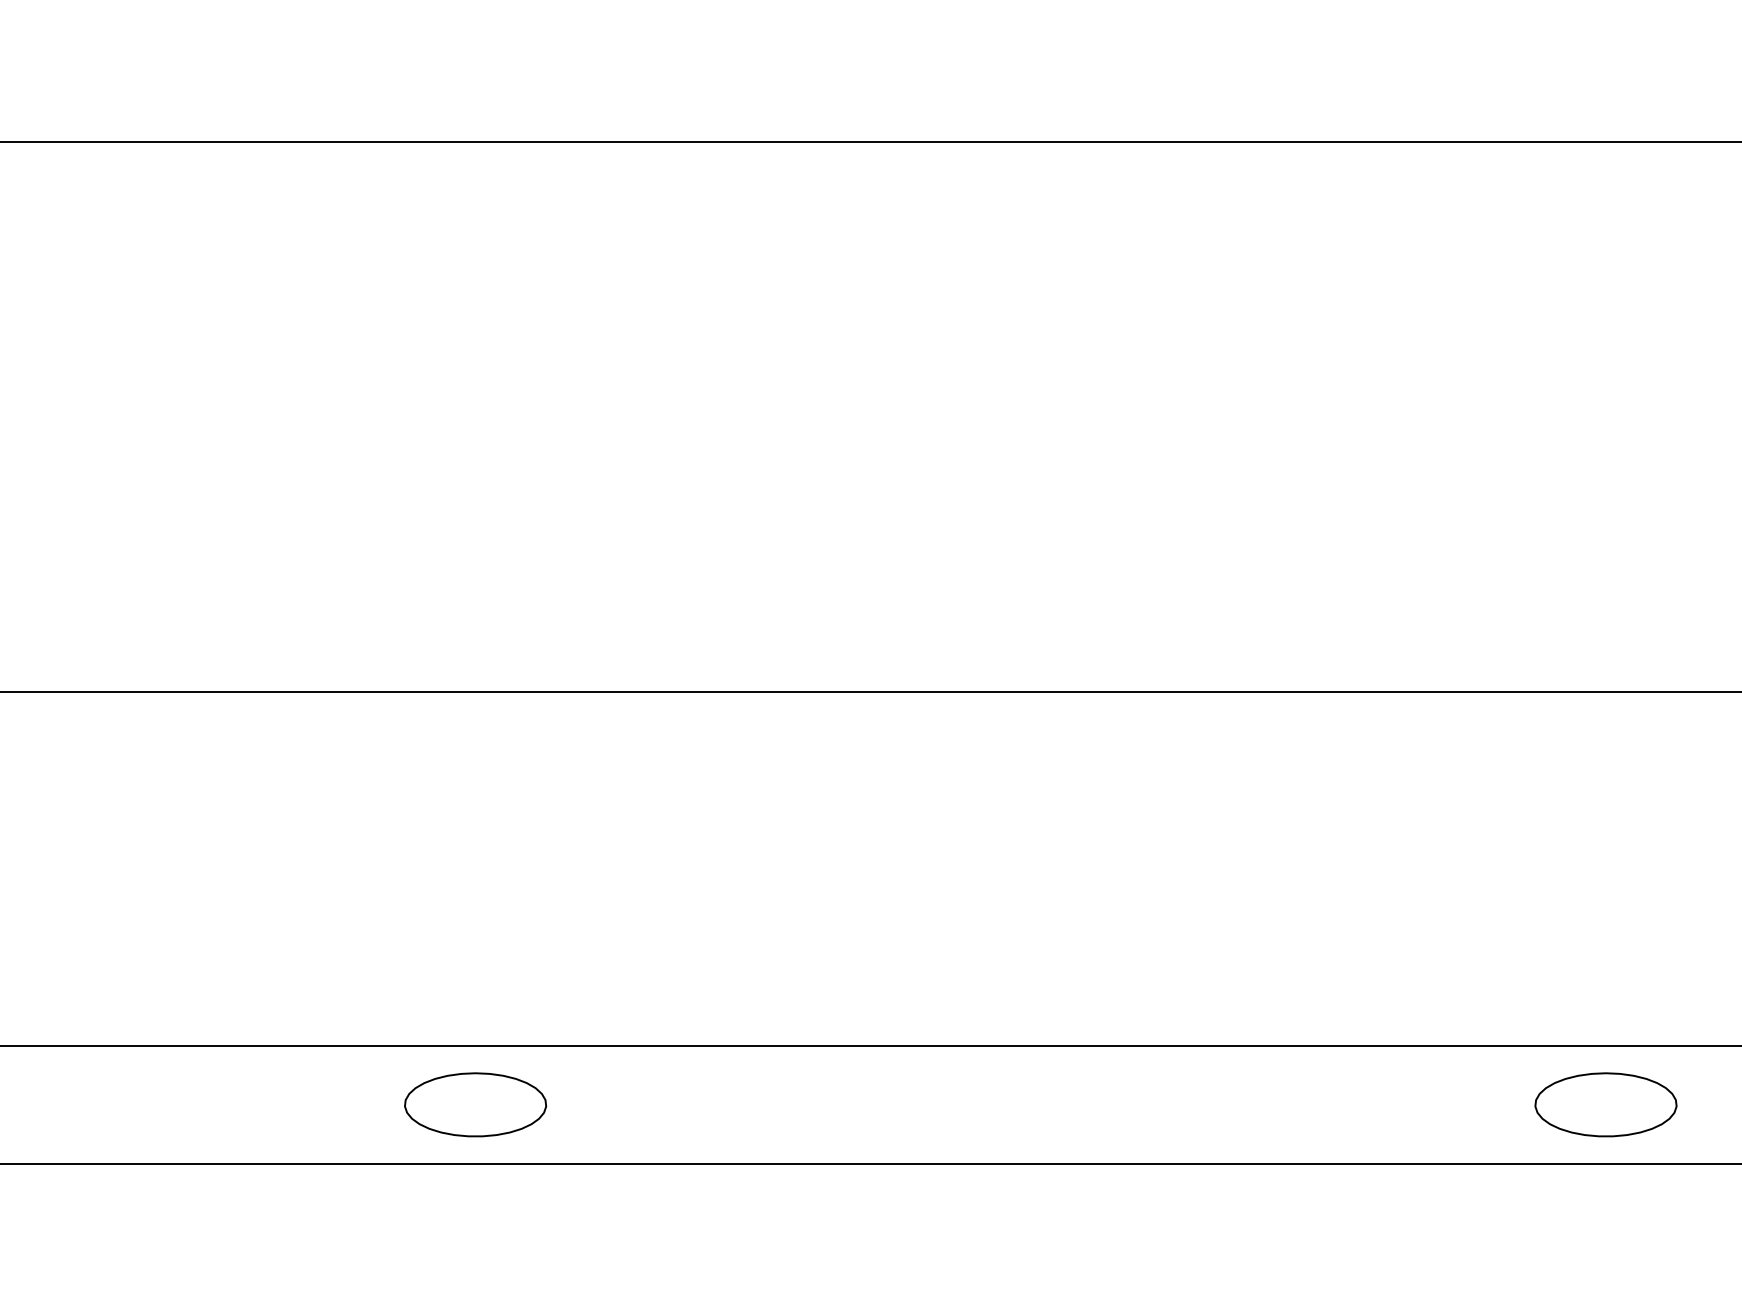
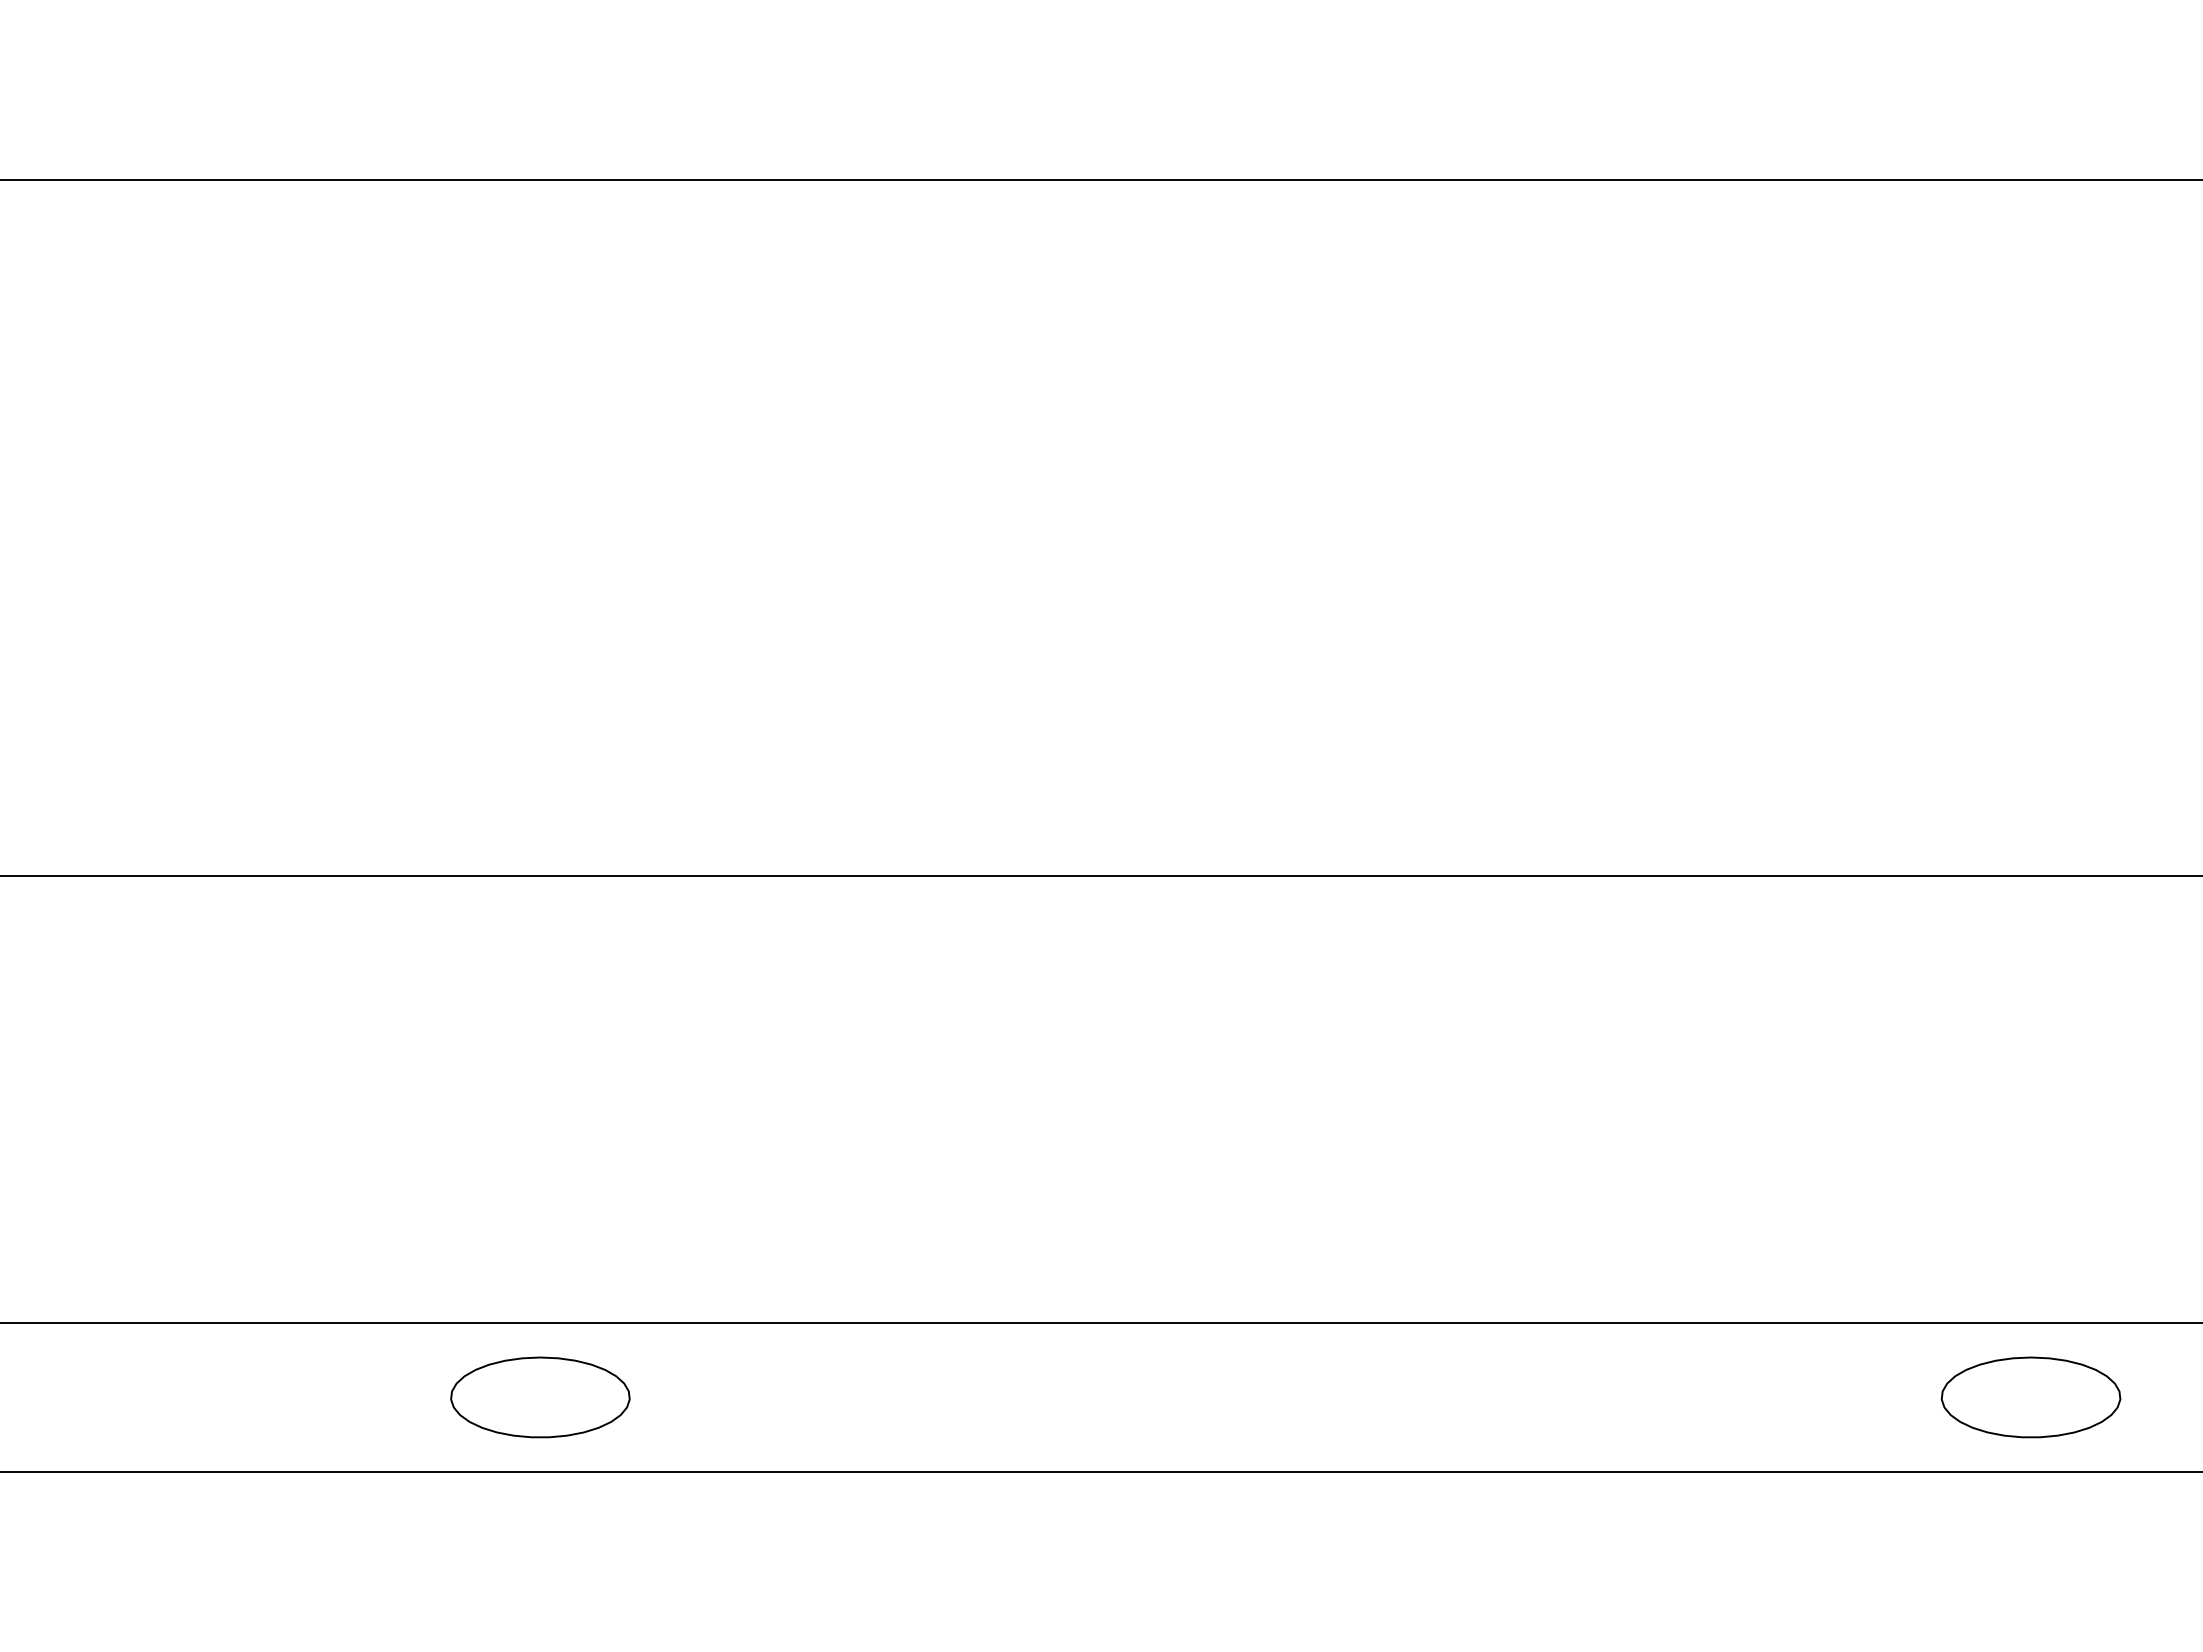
part: (475, 1104) -> (540, 1397), moved

